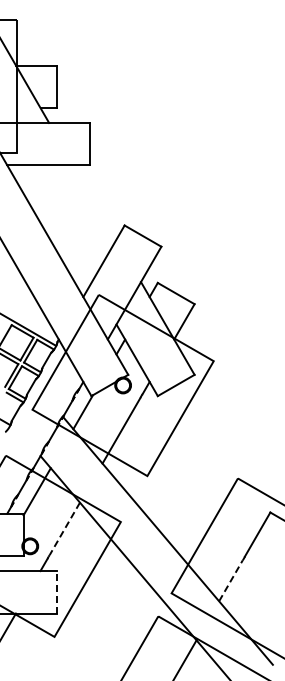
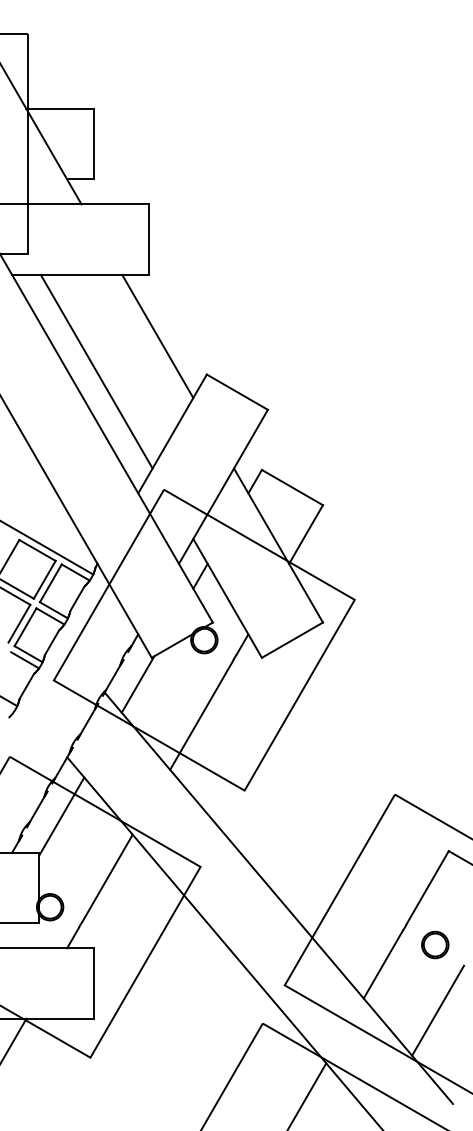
line: (94, 202) -> (156, 336), added
line: (57, 223) -> (95, 371), added
line: (64, 529) -> (106, 879), dashed -> solid
part: (262, 568) -> (435, 944), added
line: (230, 580) -> (382, 963), dashed -> solid
line: (56, 591) -> (93, 982), dashed -> solid
line: (263, 608) -> (437, 1010), added

